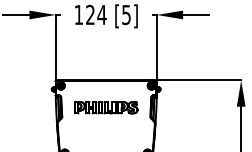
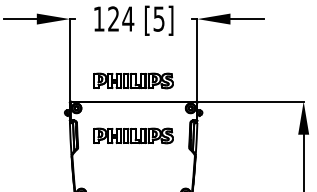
part: (106, 63) -> (133, 80), added

